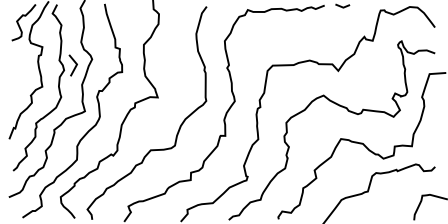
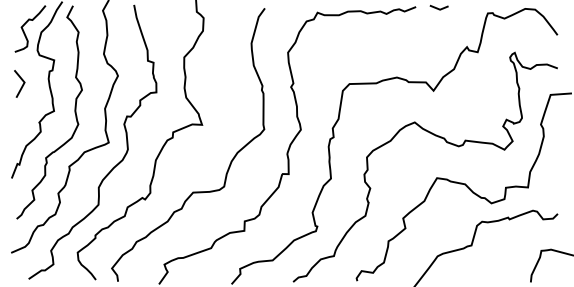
line: (74, 66) -> (21, 85), moved

